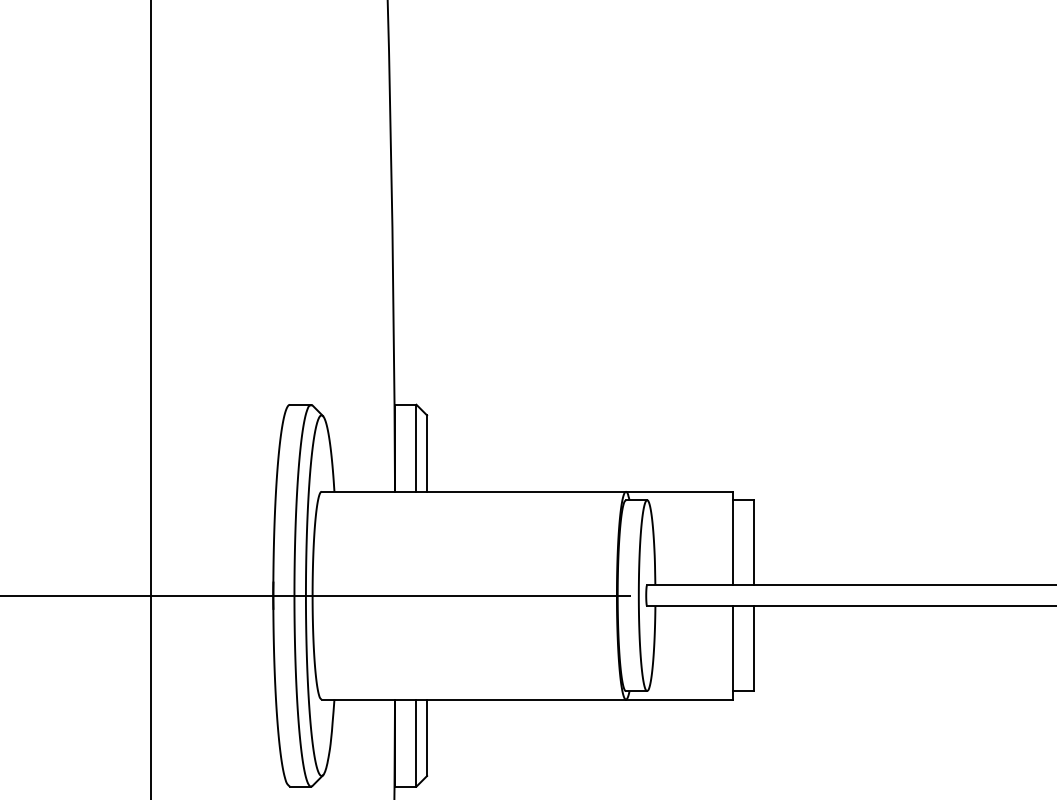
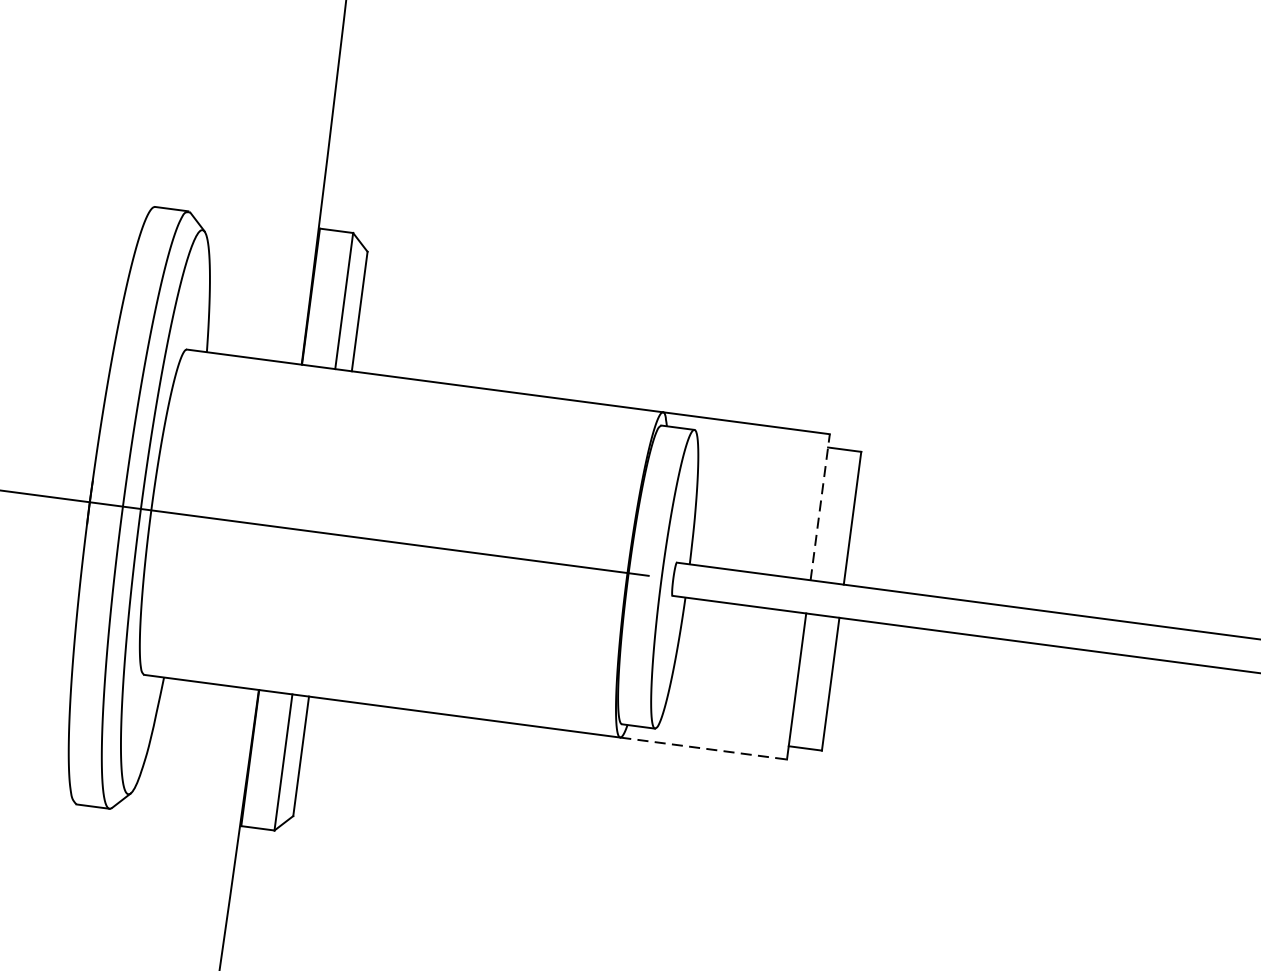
line: (732, 538) -> (820, 507), solid -> dashed
line: (679, 699) -> (703, 748), solid -> dashed

